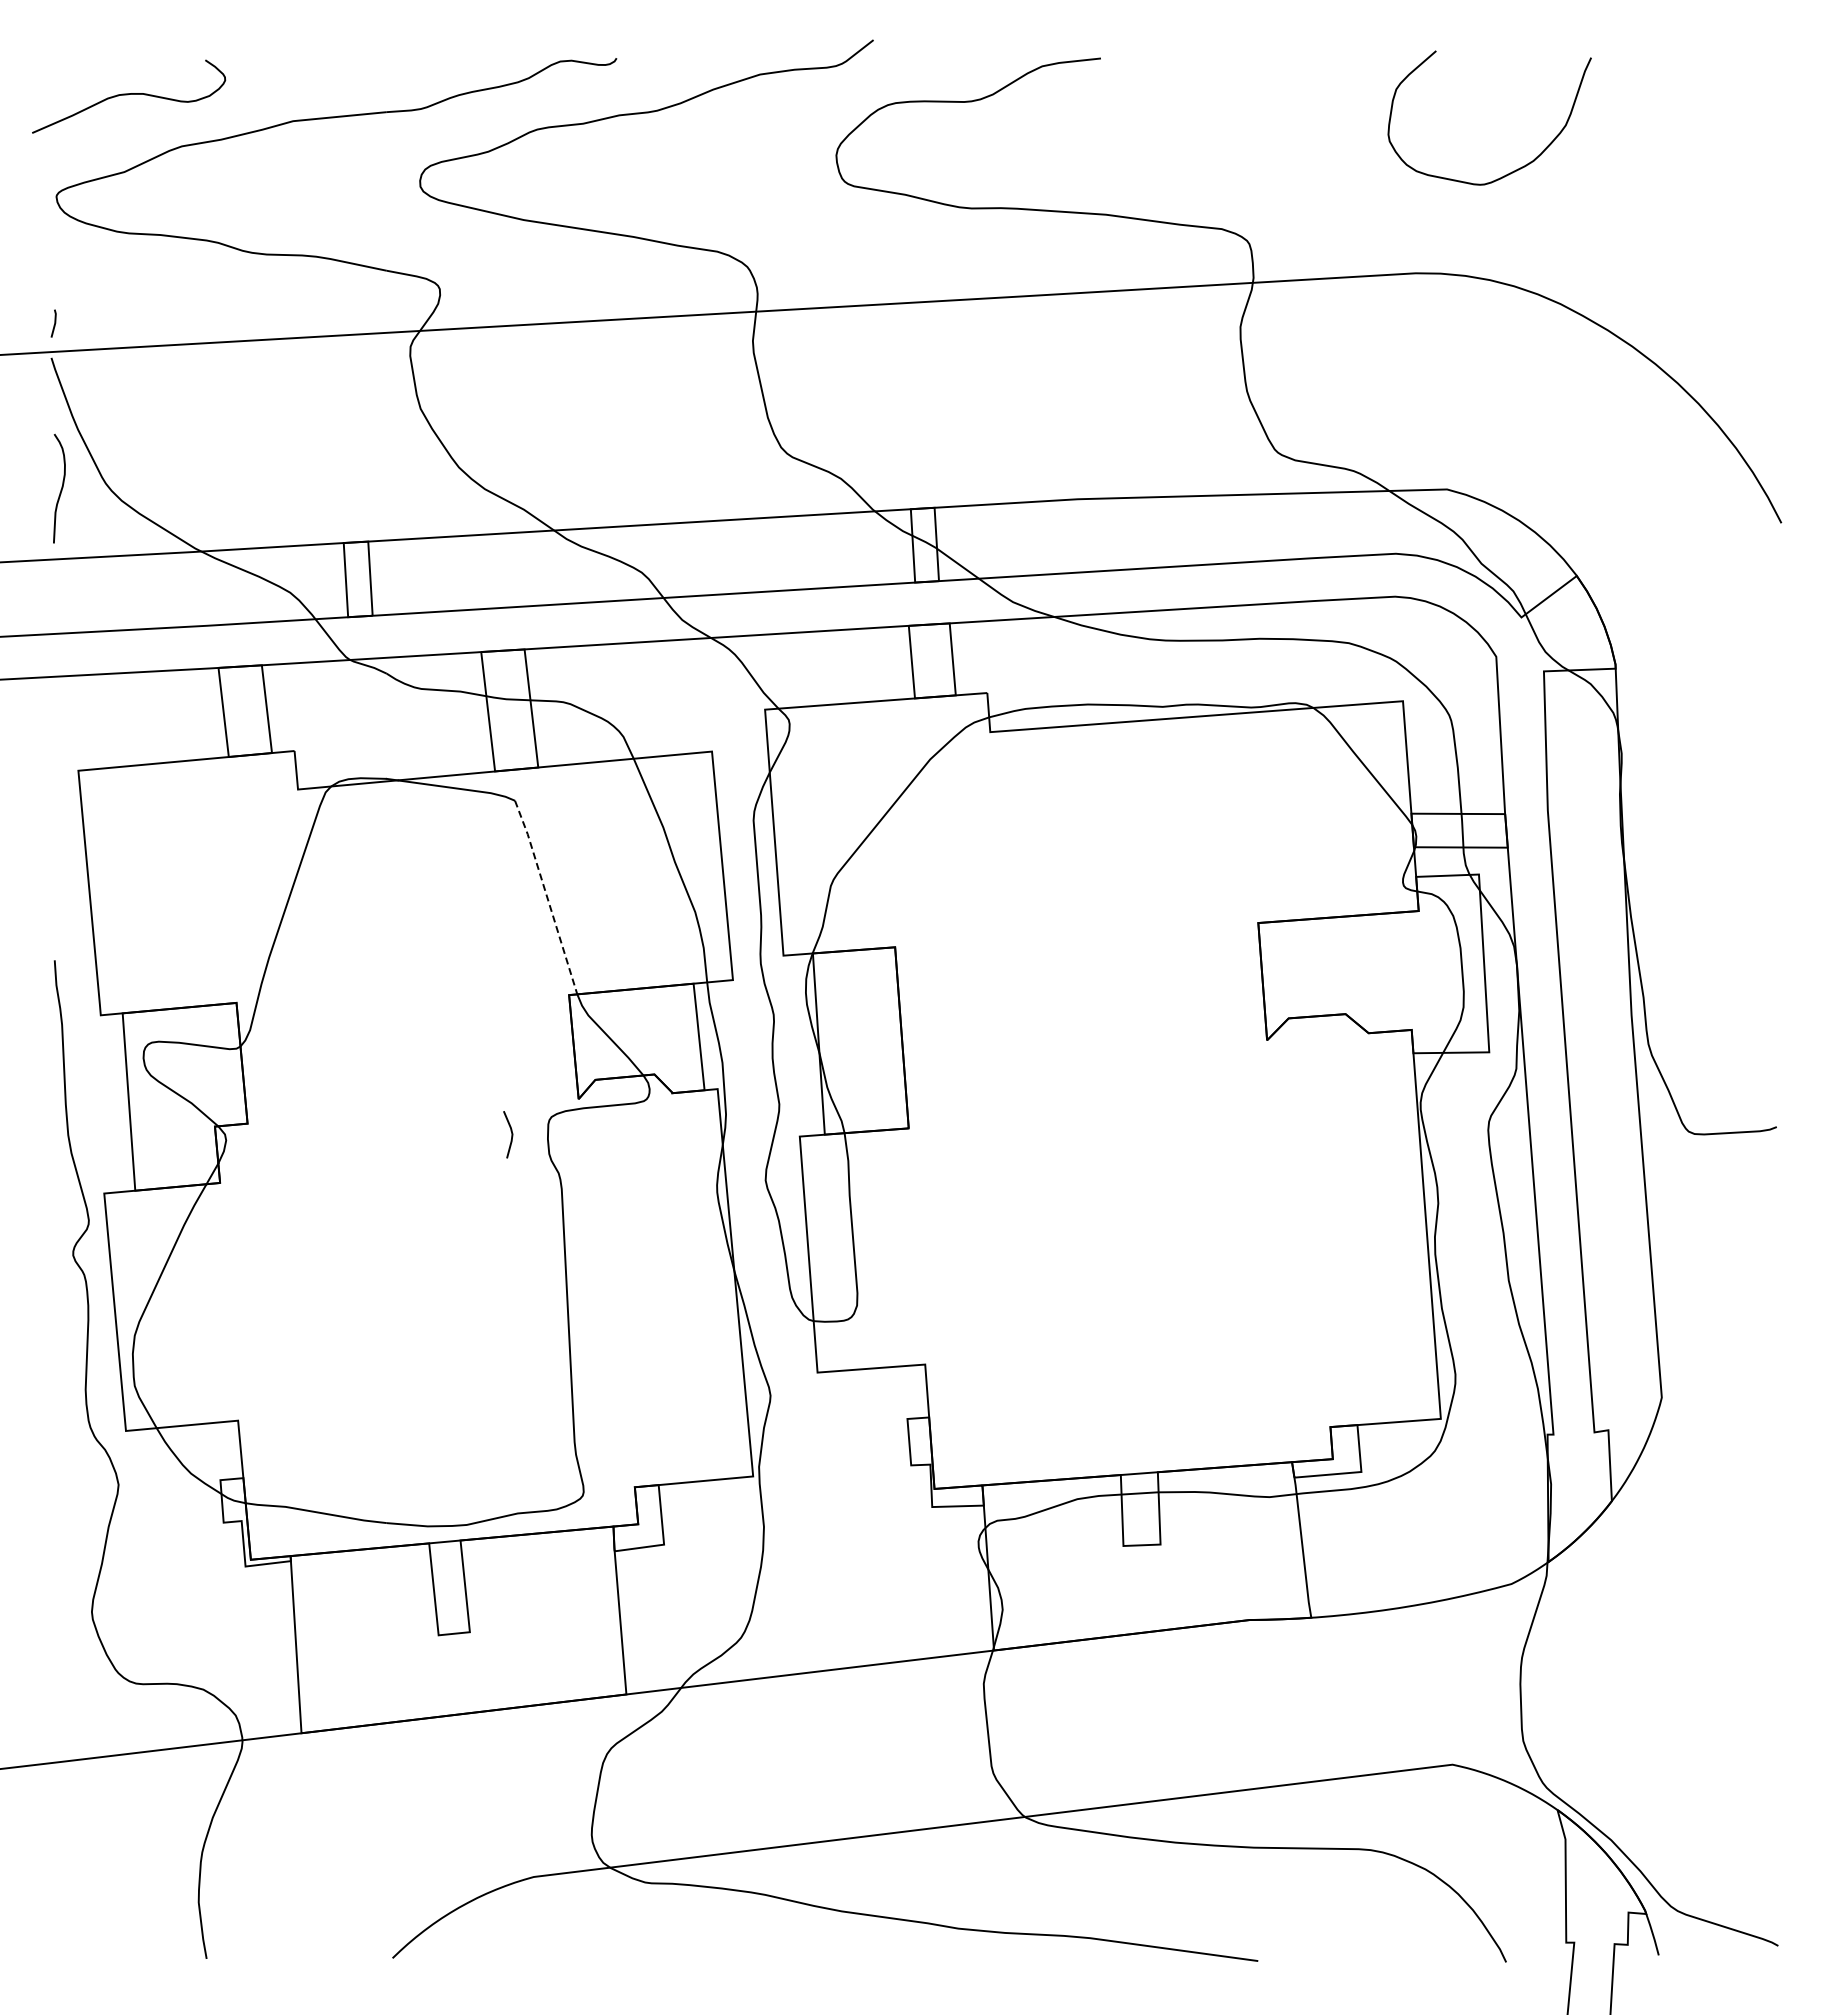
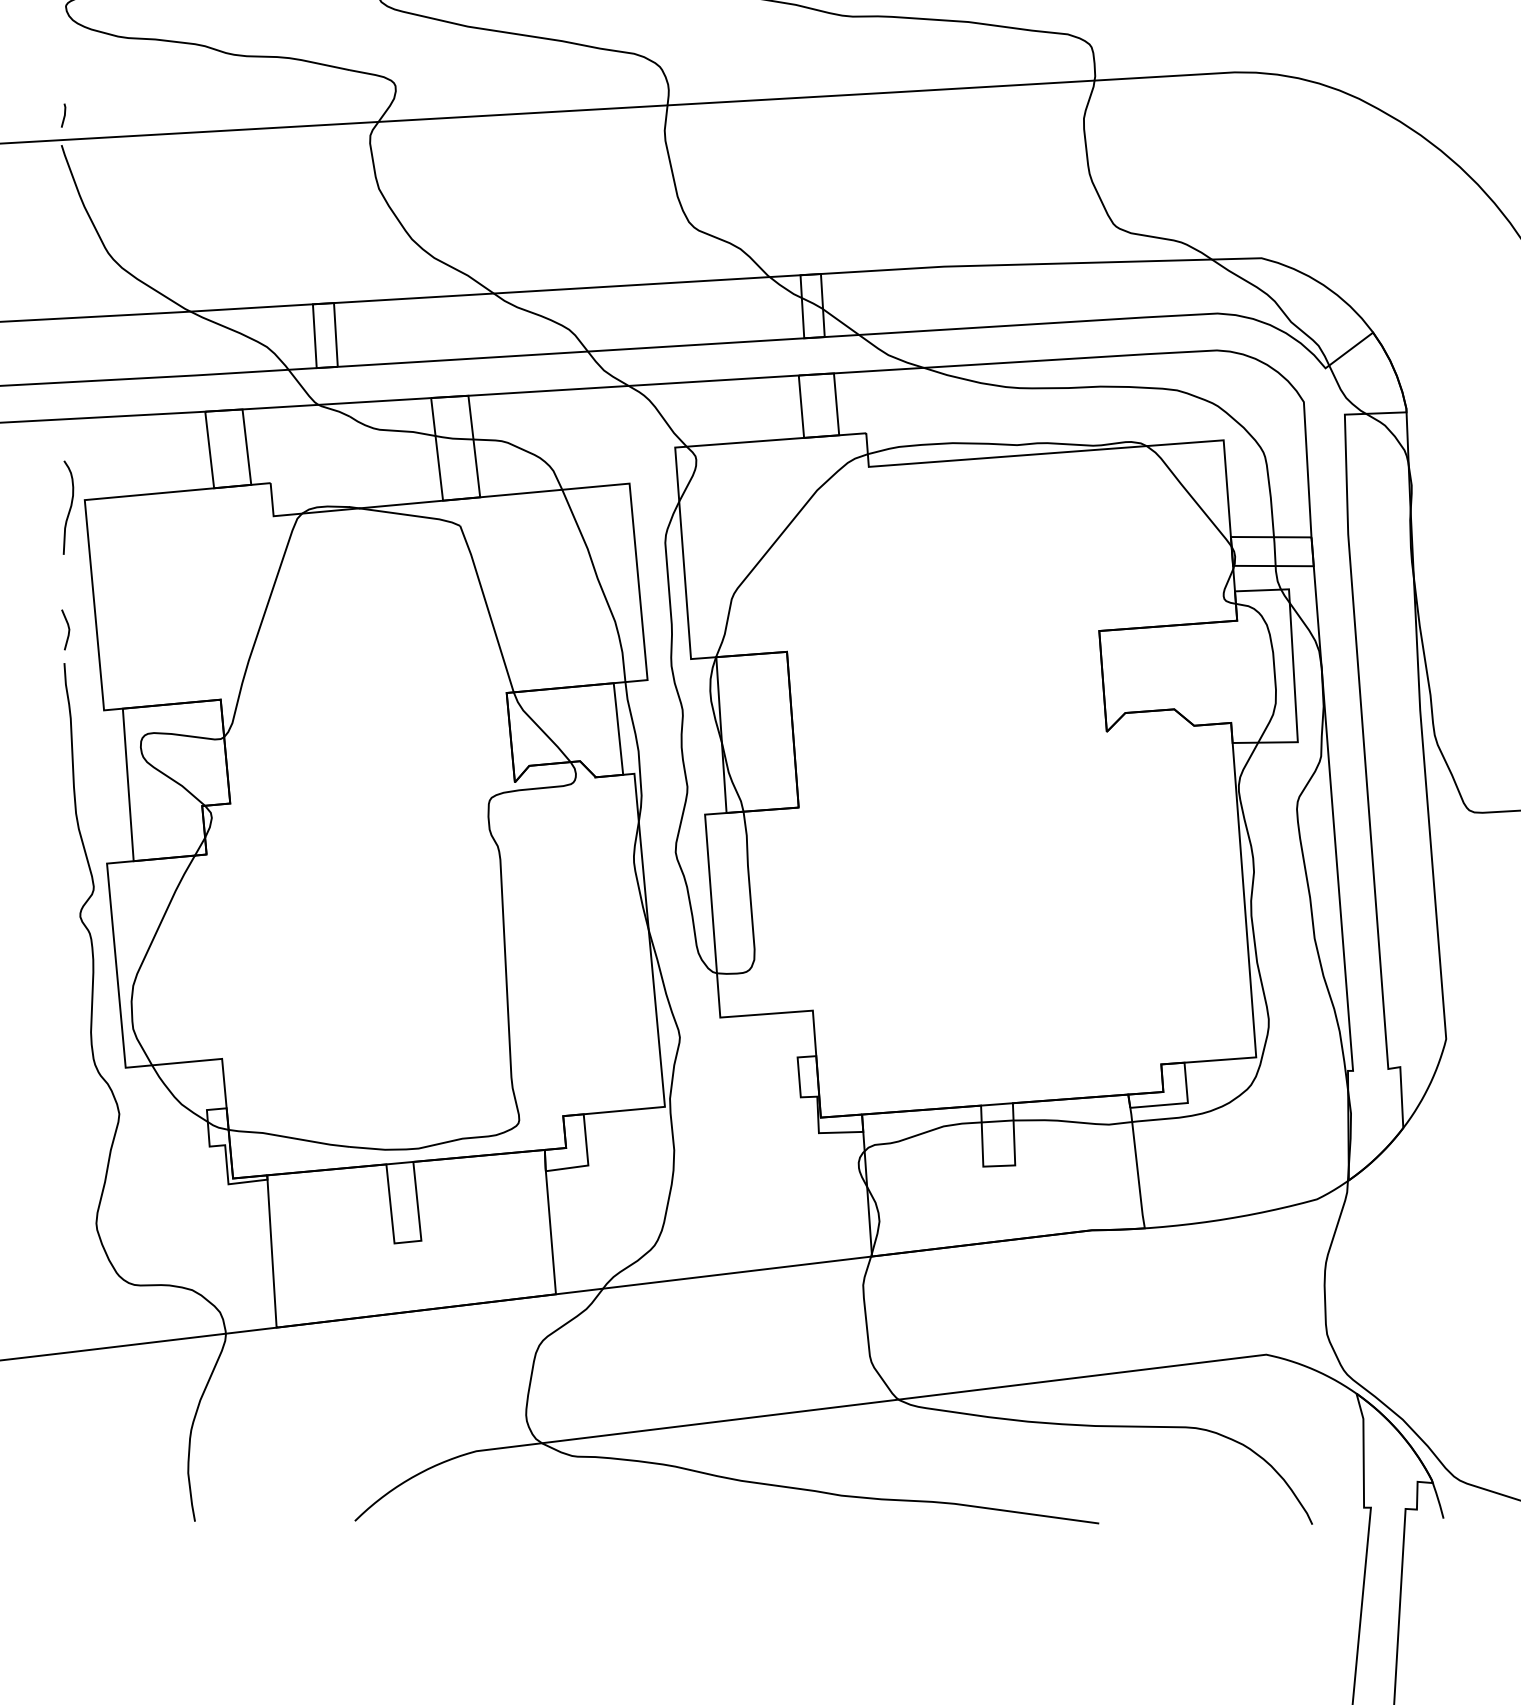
curve: (60, 489) -> (69, 508), moved
line: (547, 897) -> (488, 609), dashed -> solid
line: (511, 1134) -> (68, 629), moved

